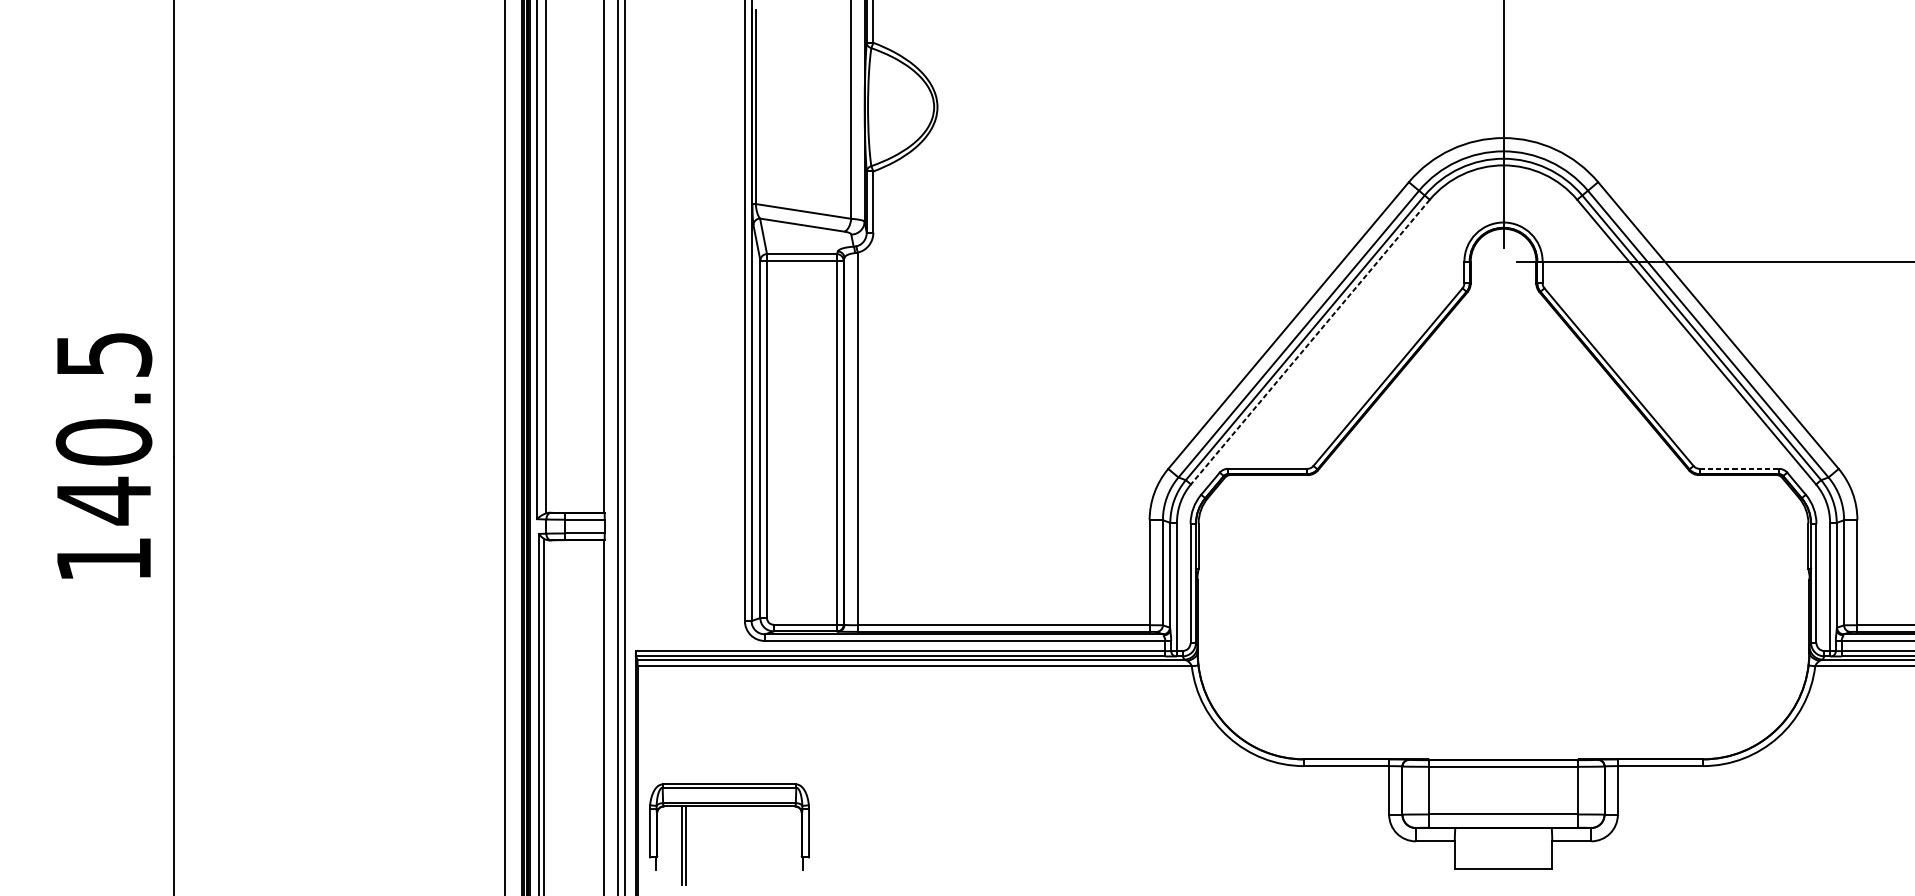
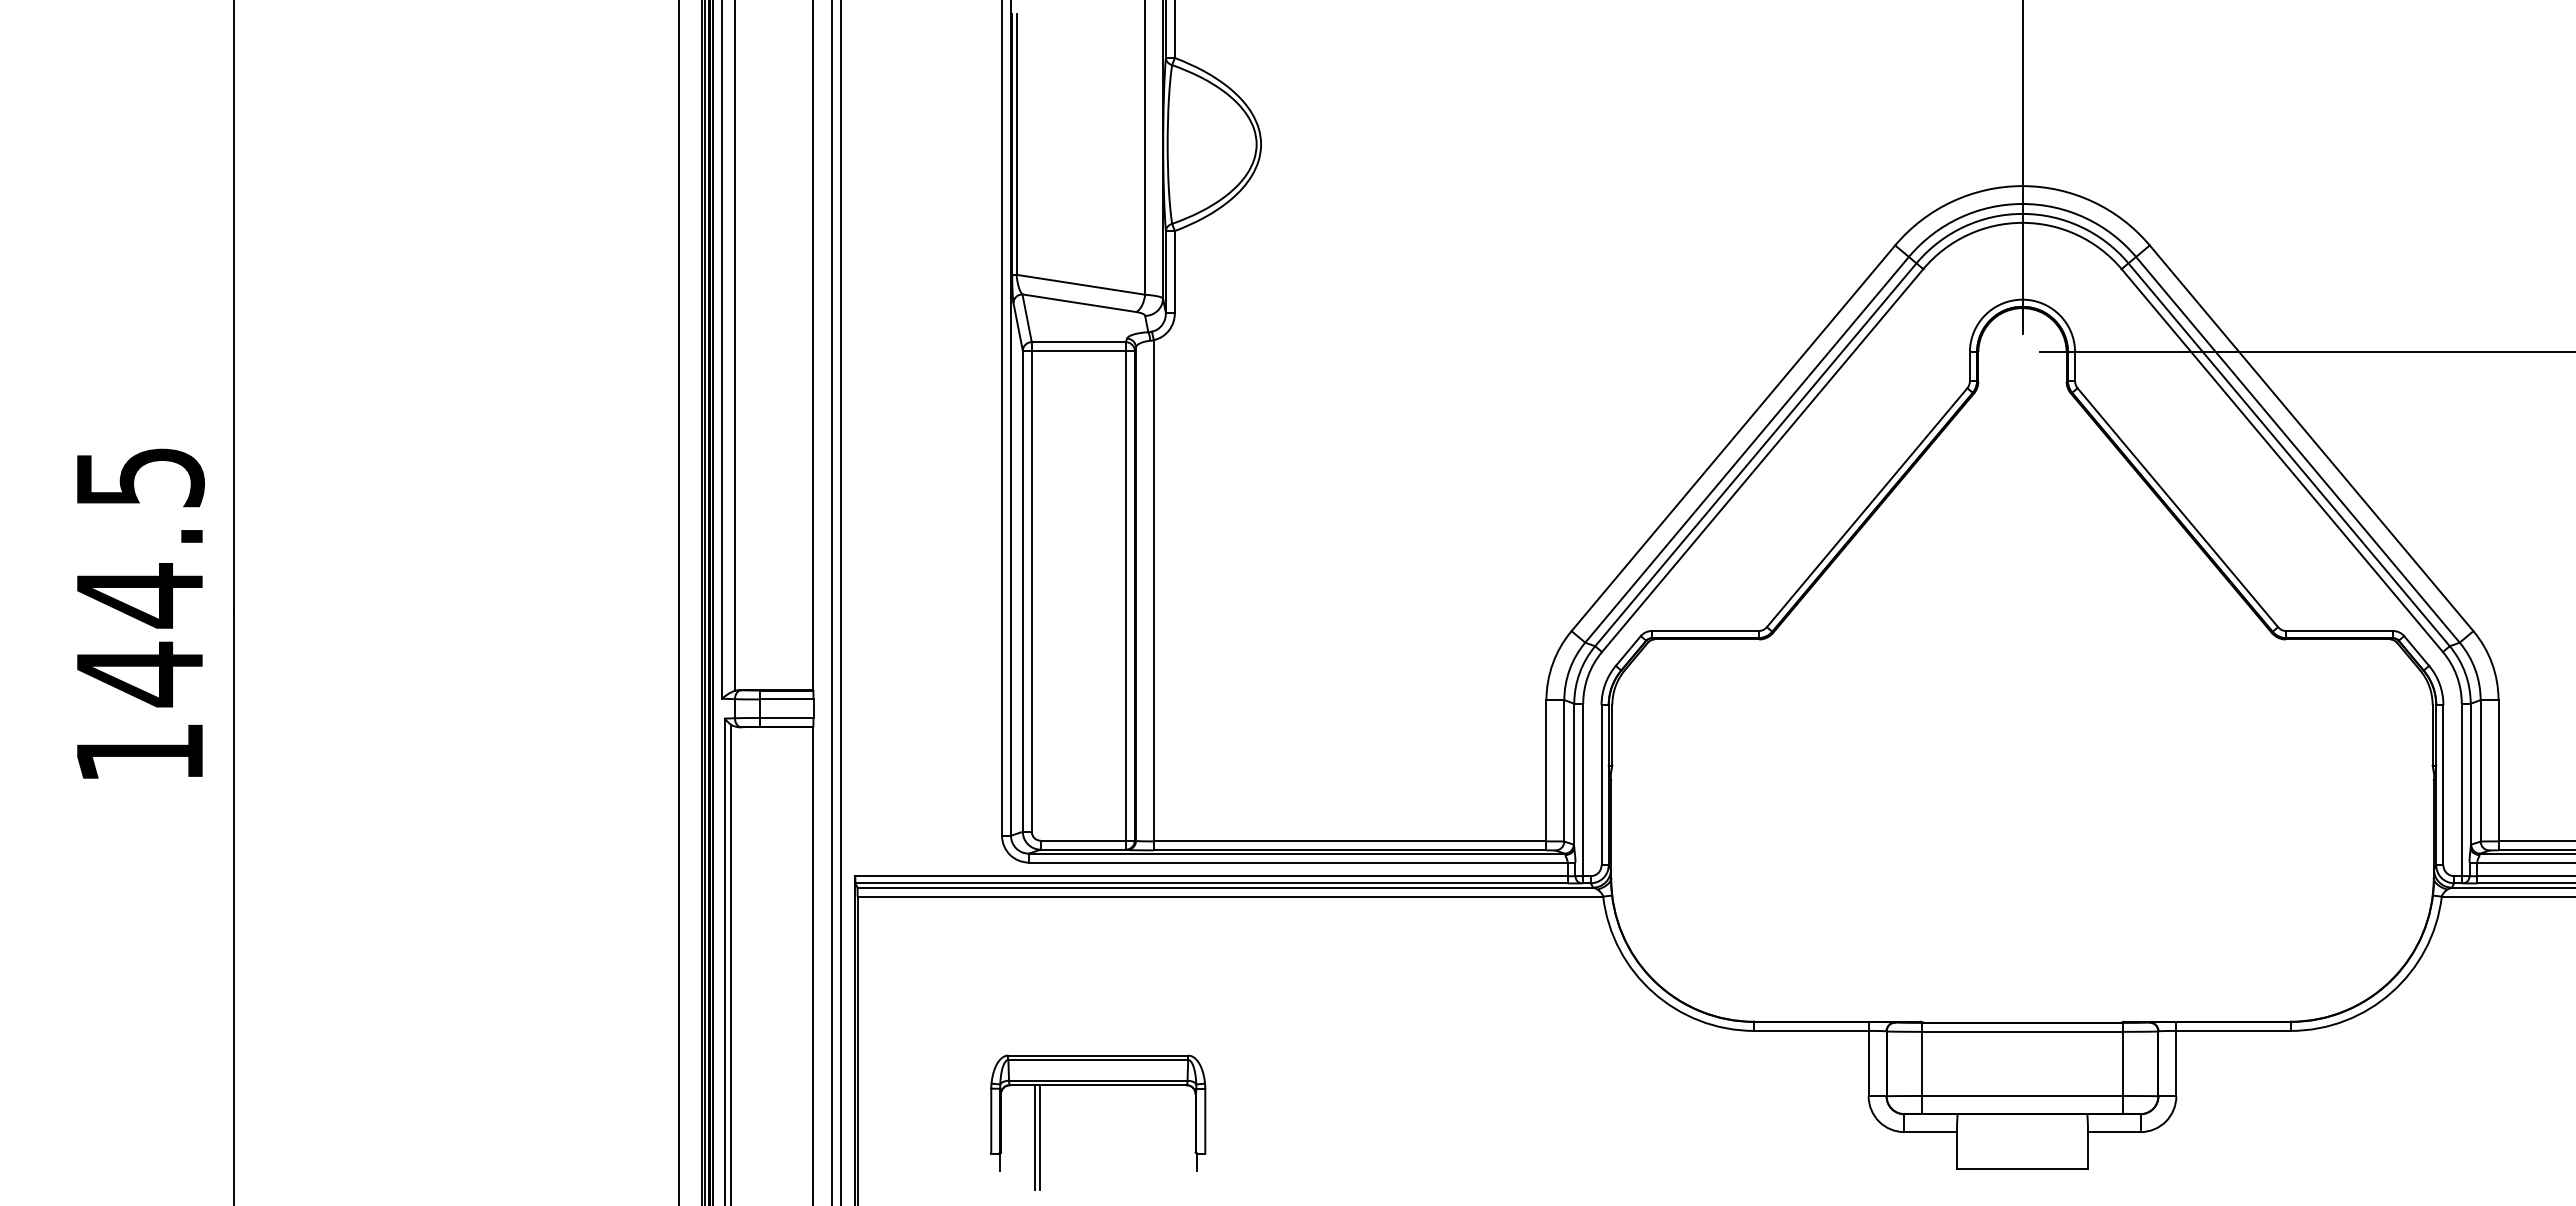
line: (1310, 342) -> (1762, 460), dashed -> solid
text: (103, 442) -> (139, 595), 140.5 -> 144.5
line: (1739, 469) -> (2340, 631), dashed -> solid
part: (729, 806) -> (1098, 1085), moved

